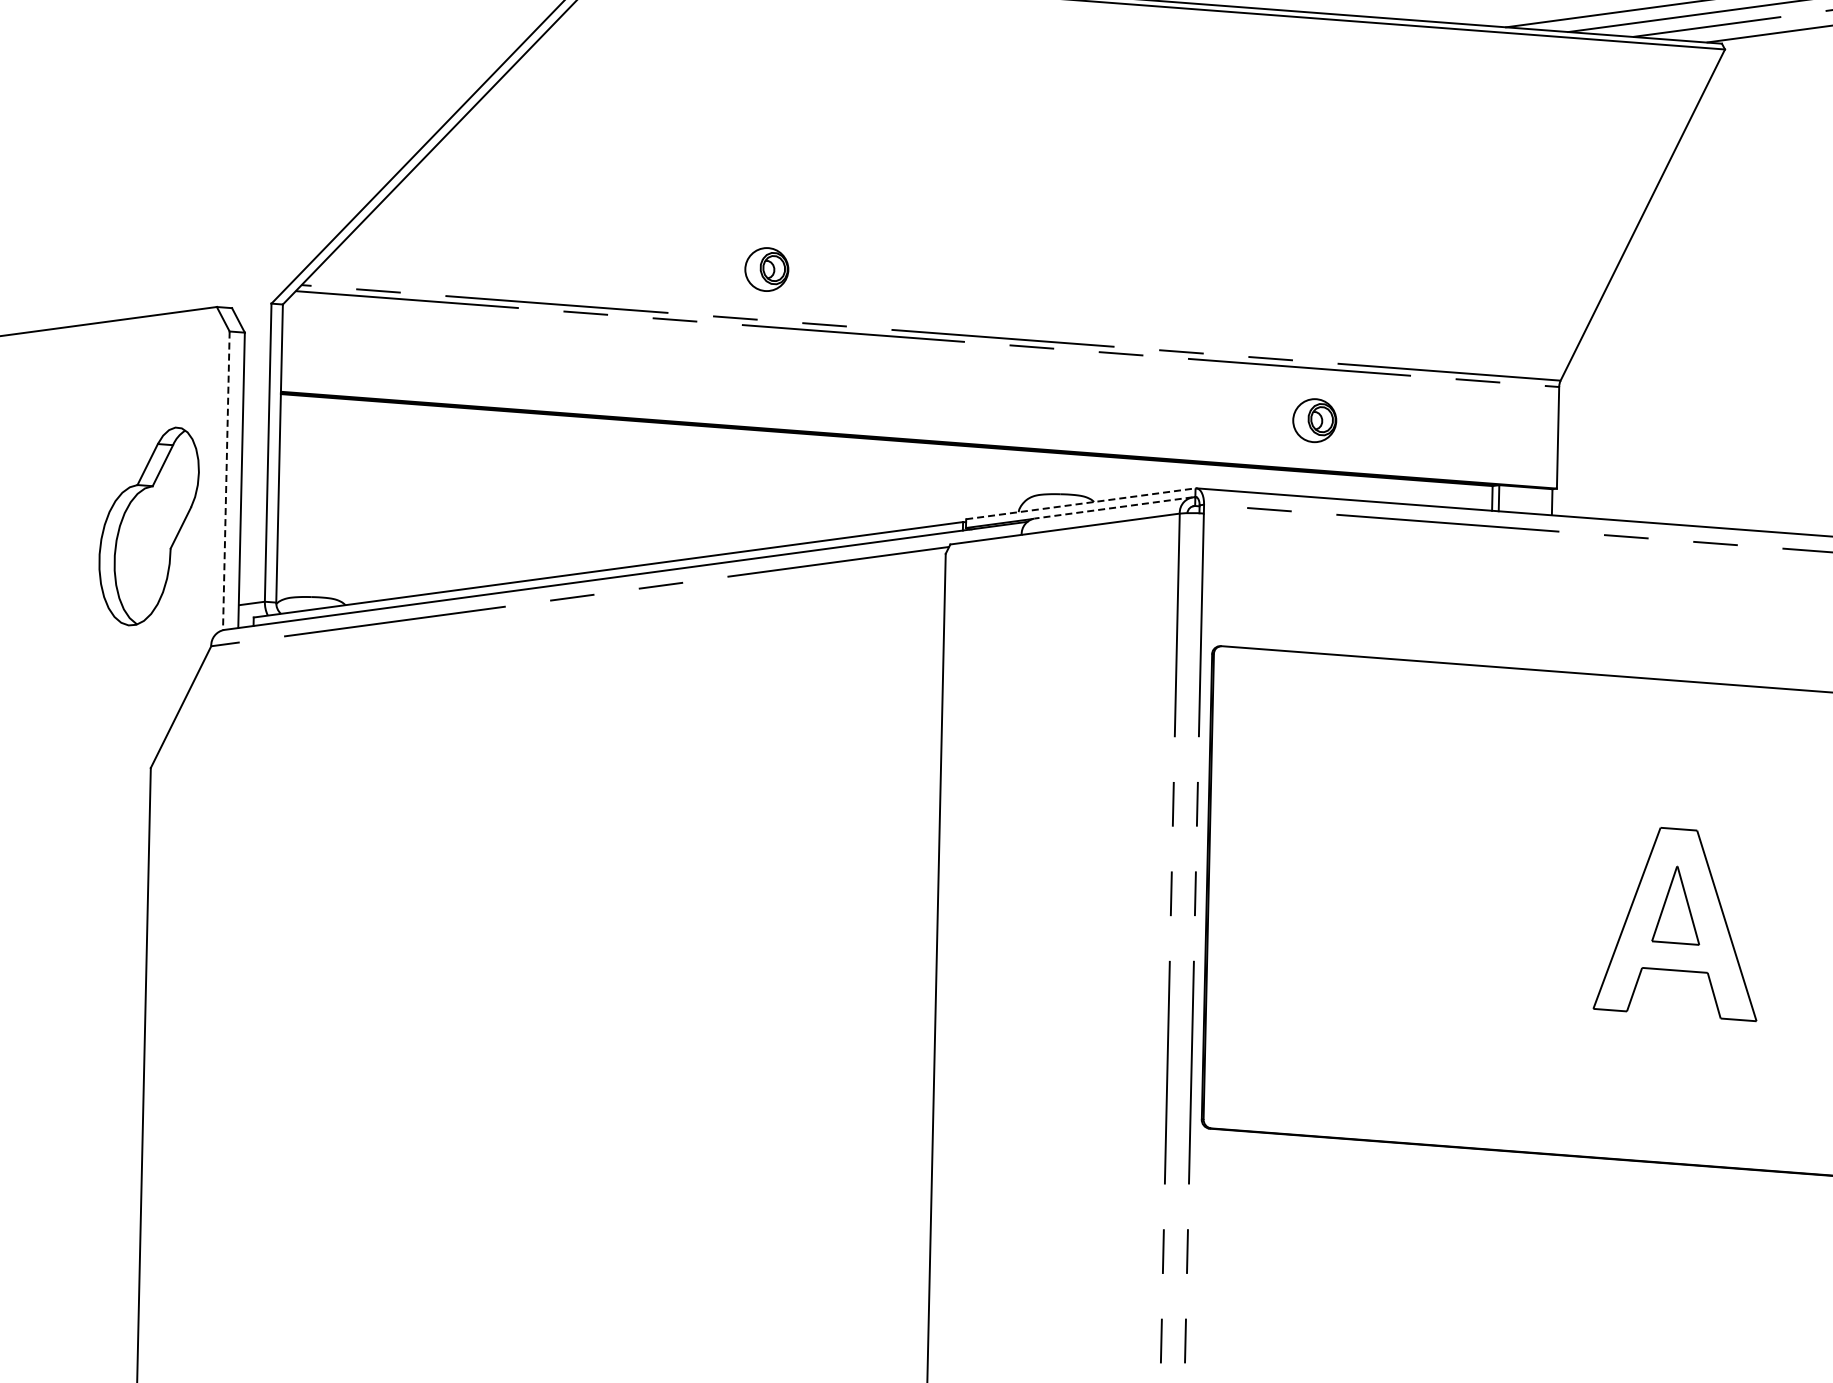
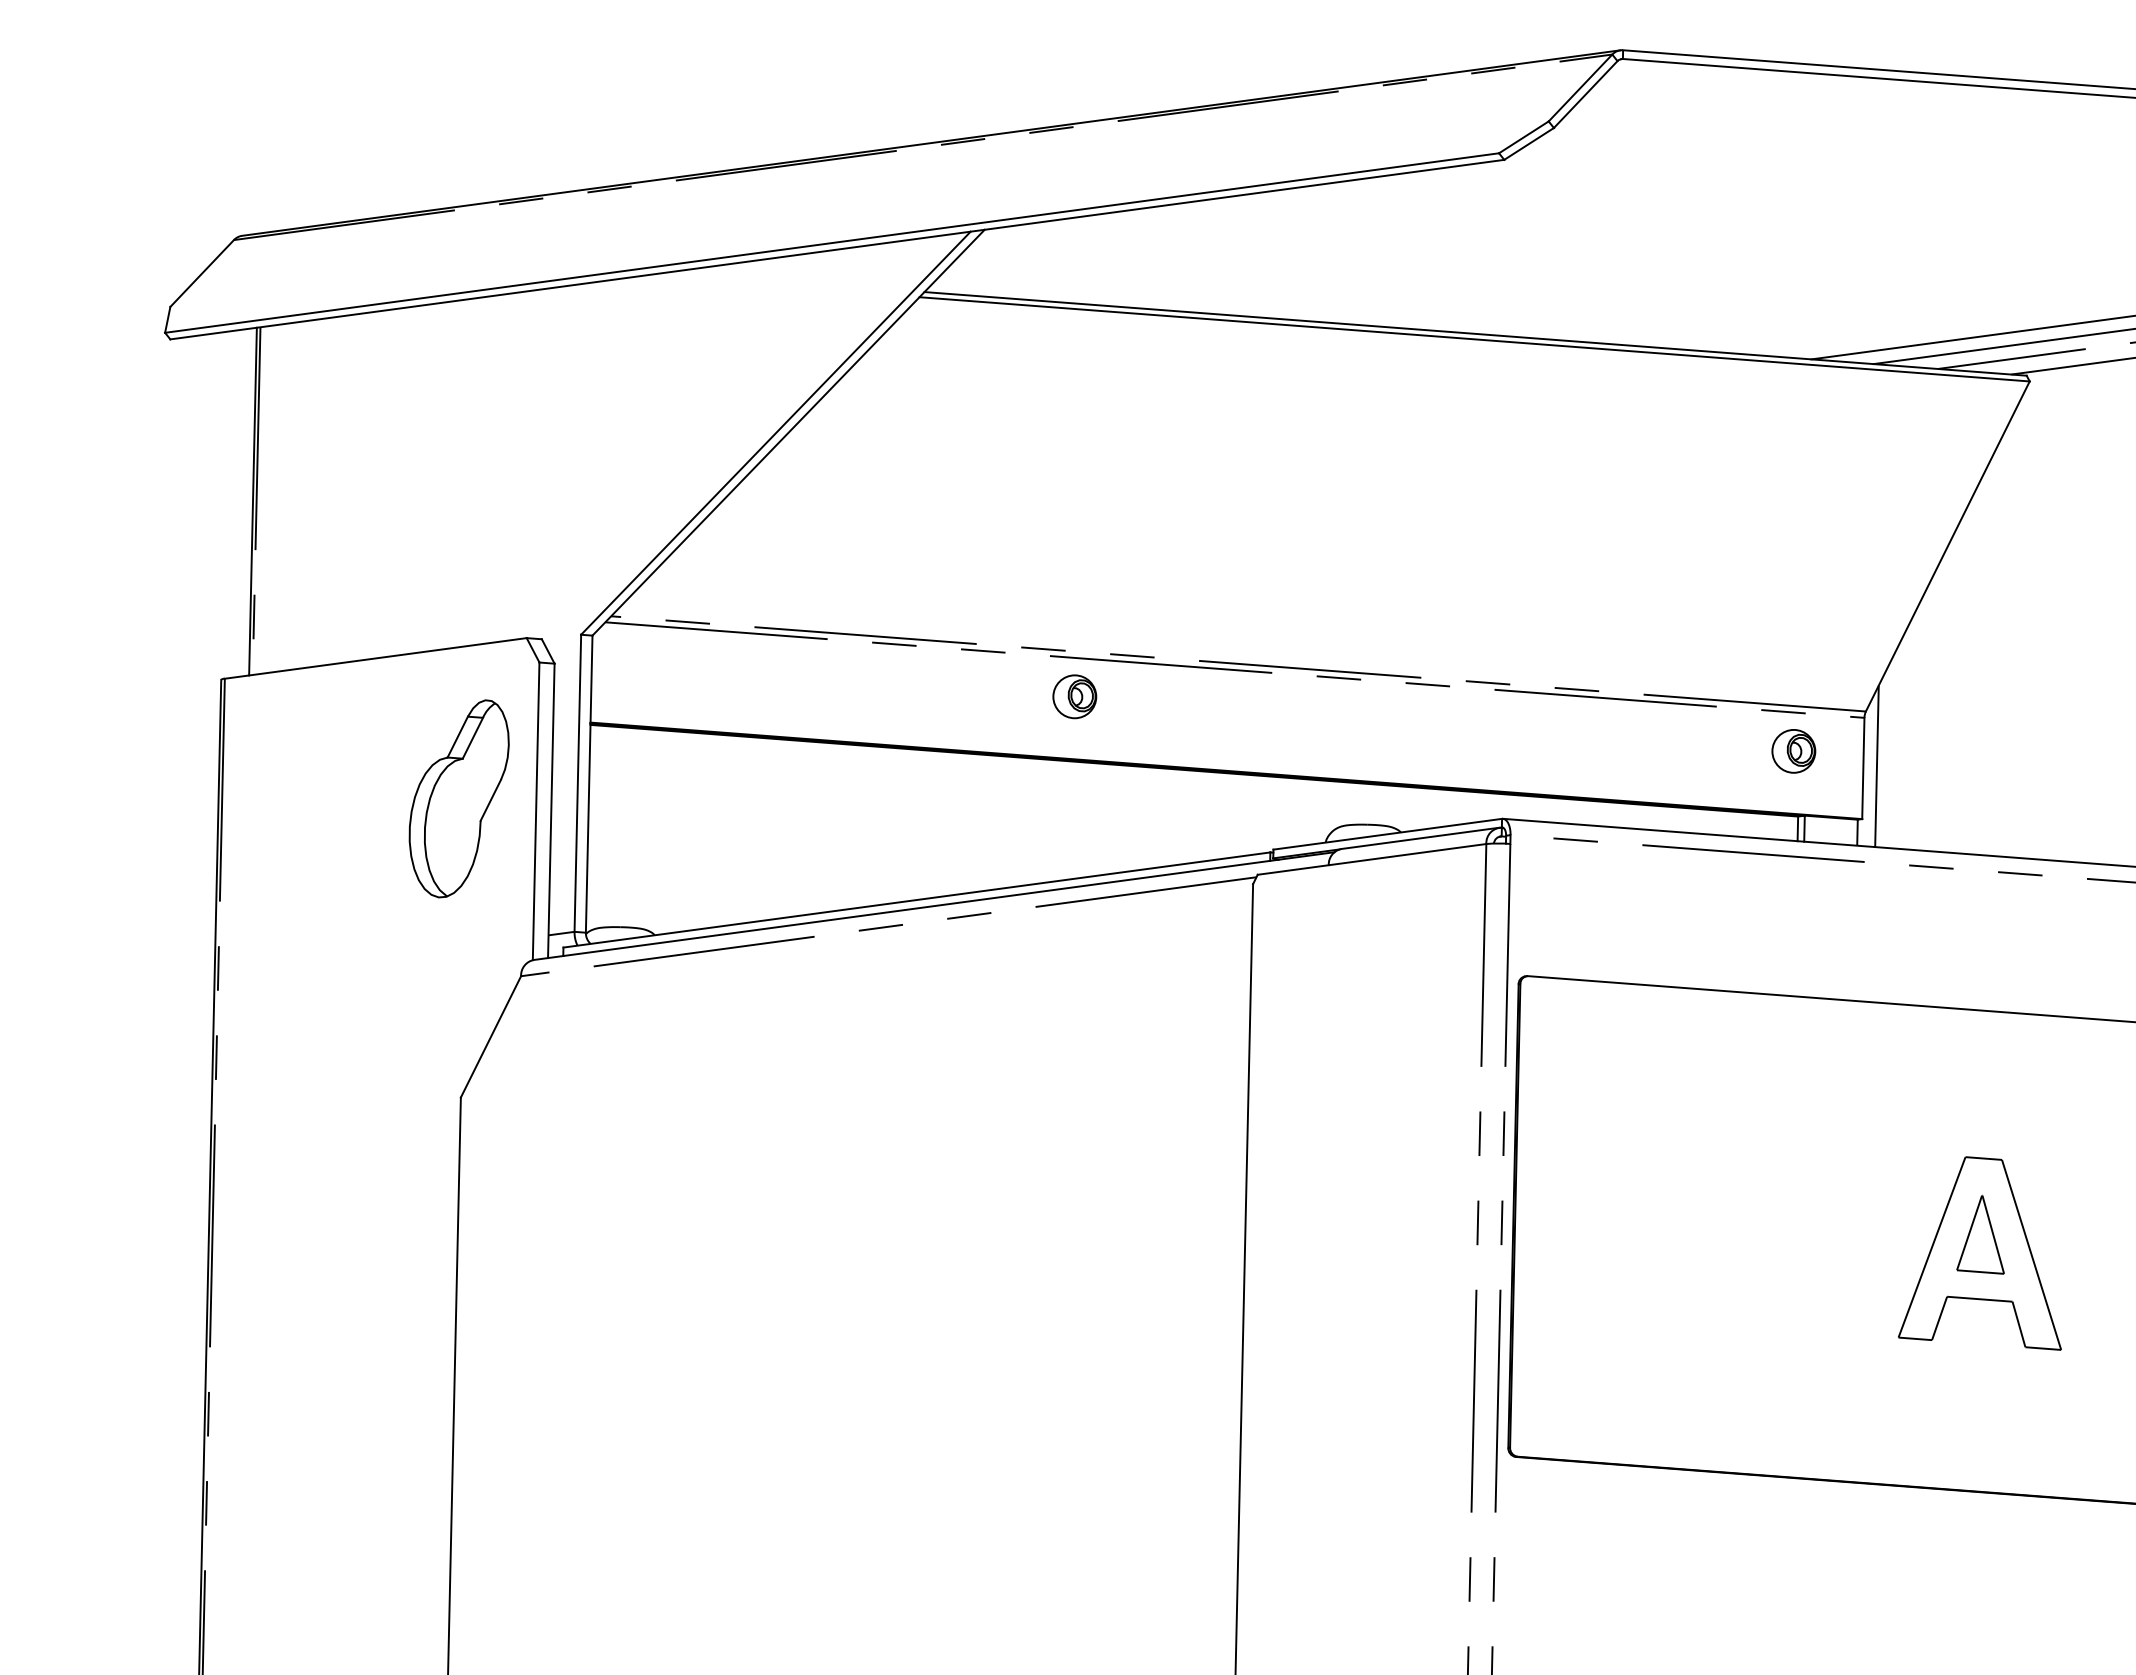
part: (766, 269) -> (1074, 696), moved
part: (1314, 420) -> (1793, 751), moved
line: (1571, 435) -> (1876, 766), added
line: (226, 480) -> (536, 811), dashed -> solid
line: (1081, 504) -> (1388, 834), dashed -> solid
line: (1113, 508) -> (1420, 838), dashed -> solid
part: (148, 526) -> (458, 798), moved

